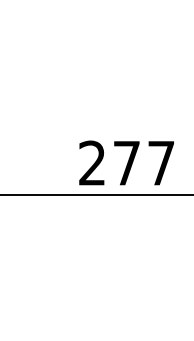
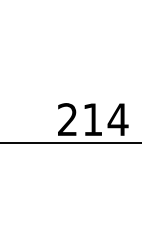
text: (144, 162) -> (105, 119), 277 -> 214

